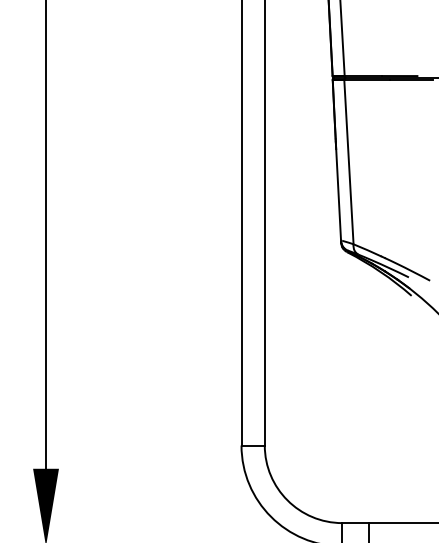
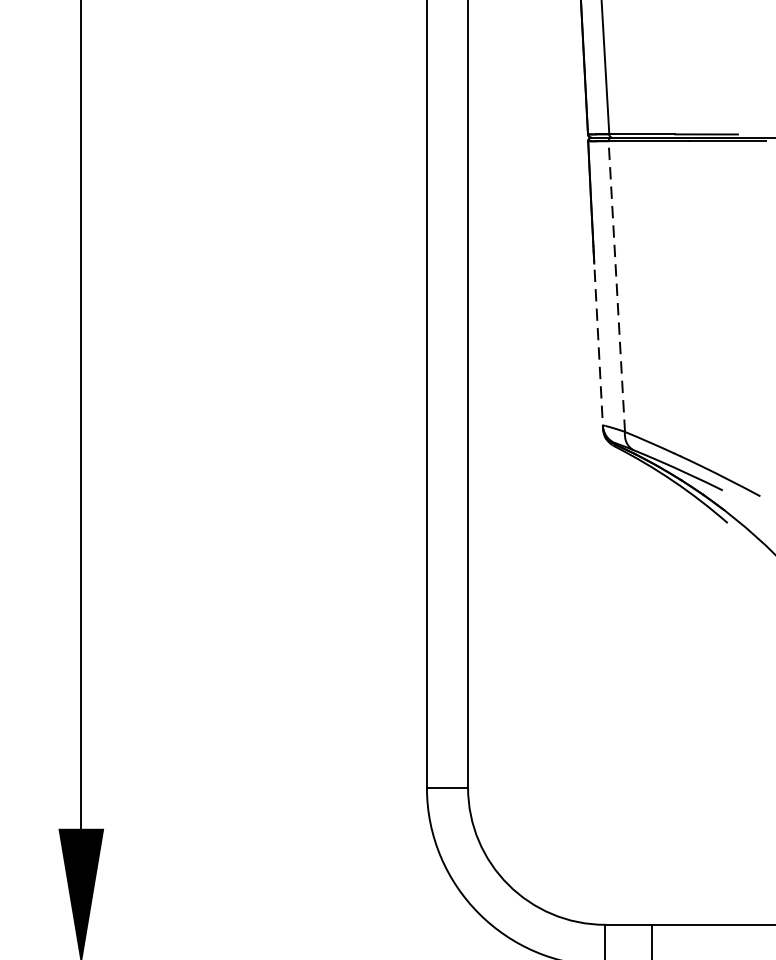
line: (348, 161) -> (616, 285), solid -> dashed
line: (338, 192) -> (598, 340), solid -> dashed

